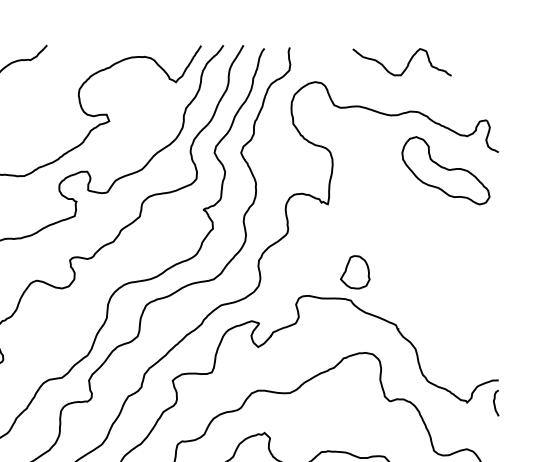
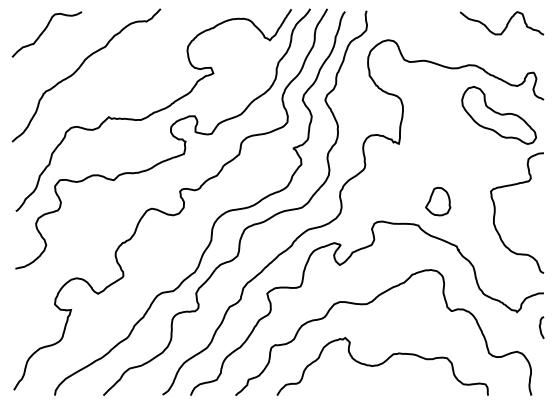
curve: (407, 62) -> (506, 23), moved
part: (355, 272) -> (438, 201), moved
curve: (441, 285) -> (495, 212), added
curve: (494, 402) -> (540, 327), moved

